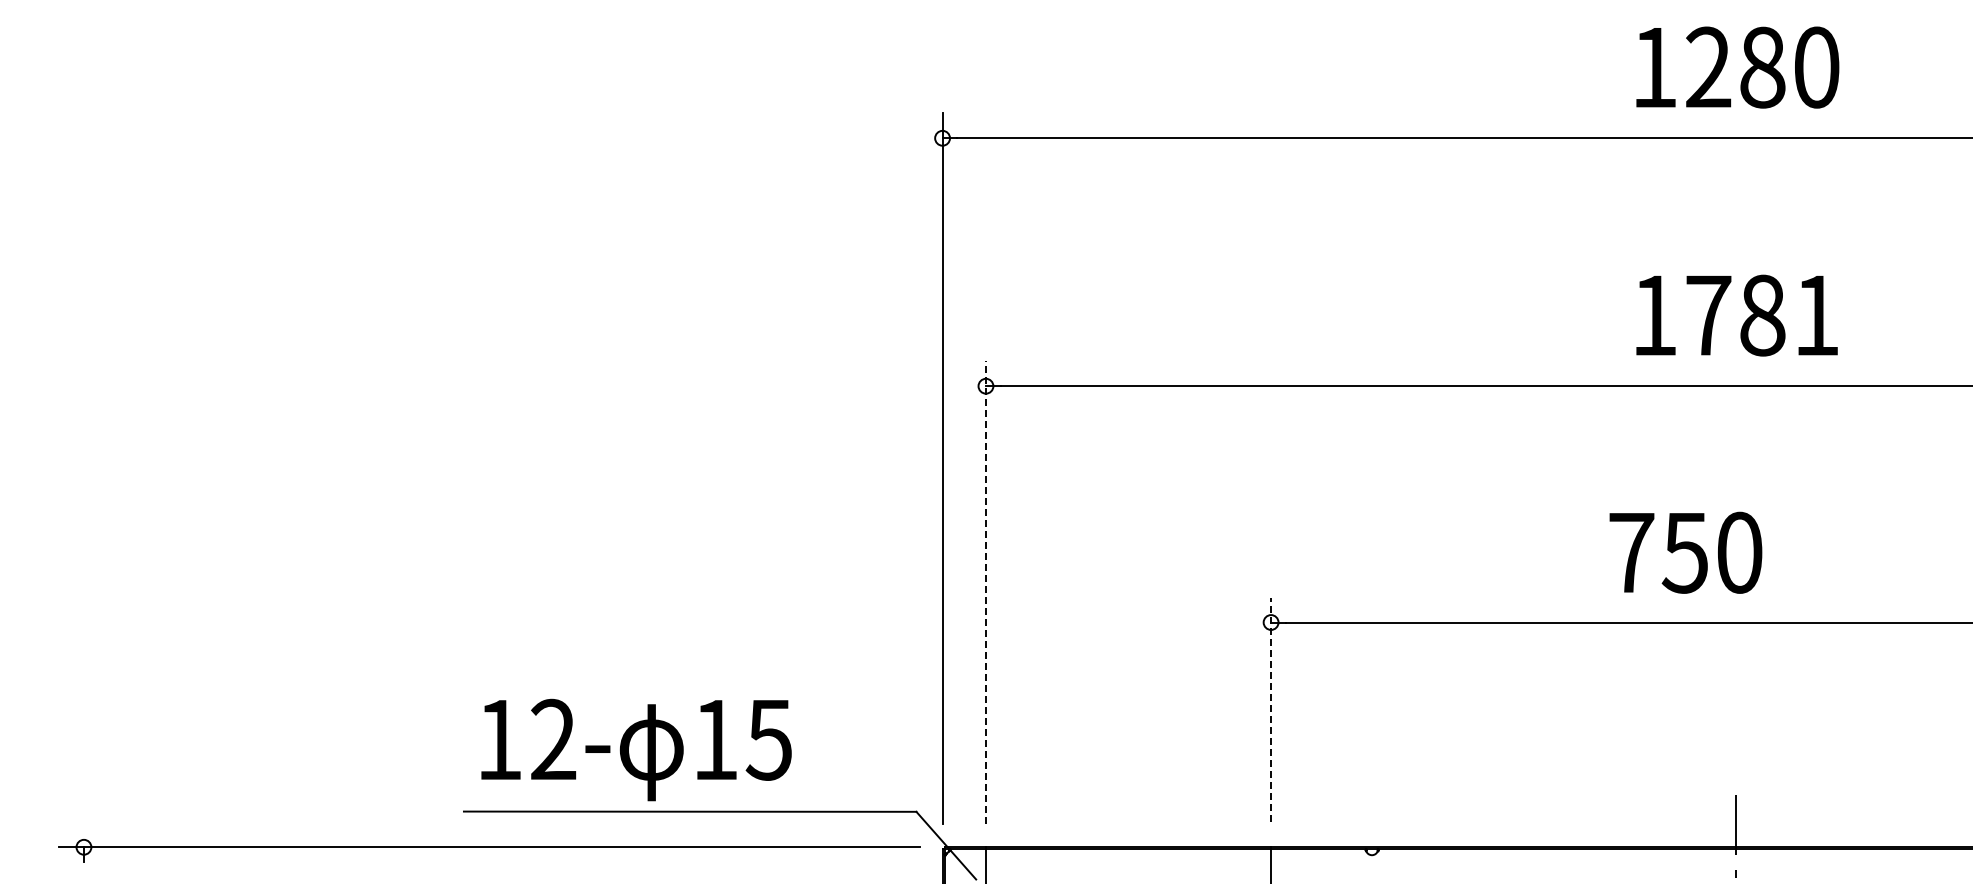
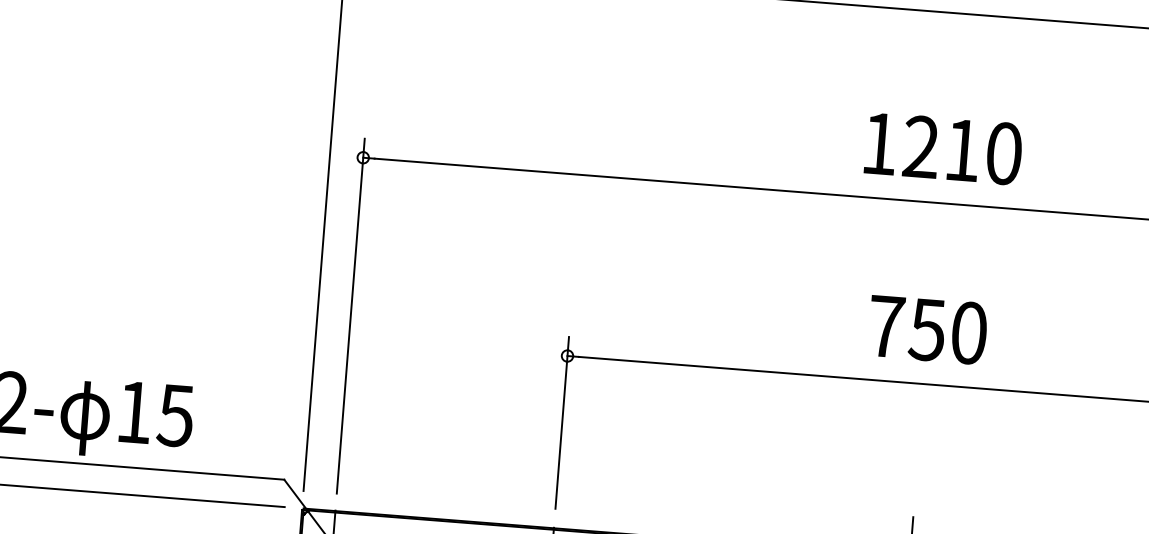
text: (1762, 315) -> (962, 150), 1781 -> 1210
text: (1685, 552) -> (927, 329), moved
line: (985, 592) -> (350, 315), dashed -> solid
line: (1271, 709) -> (562, 422), dashed -> solid

